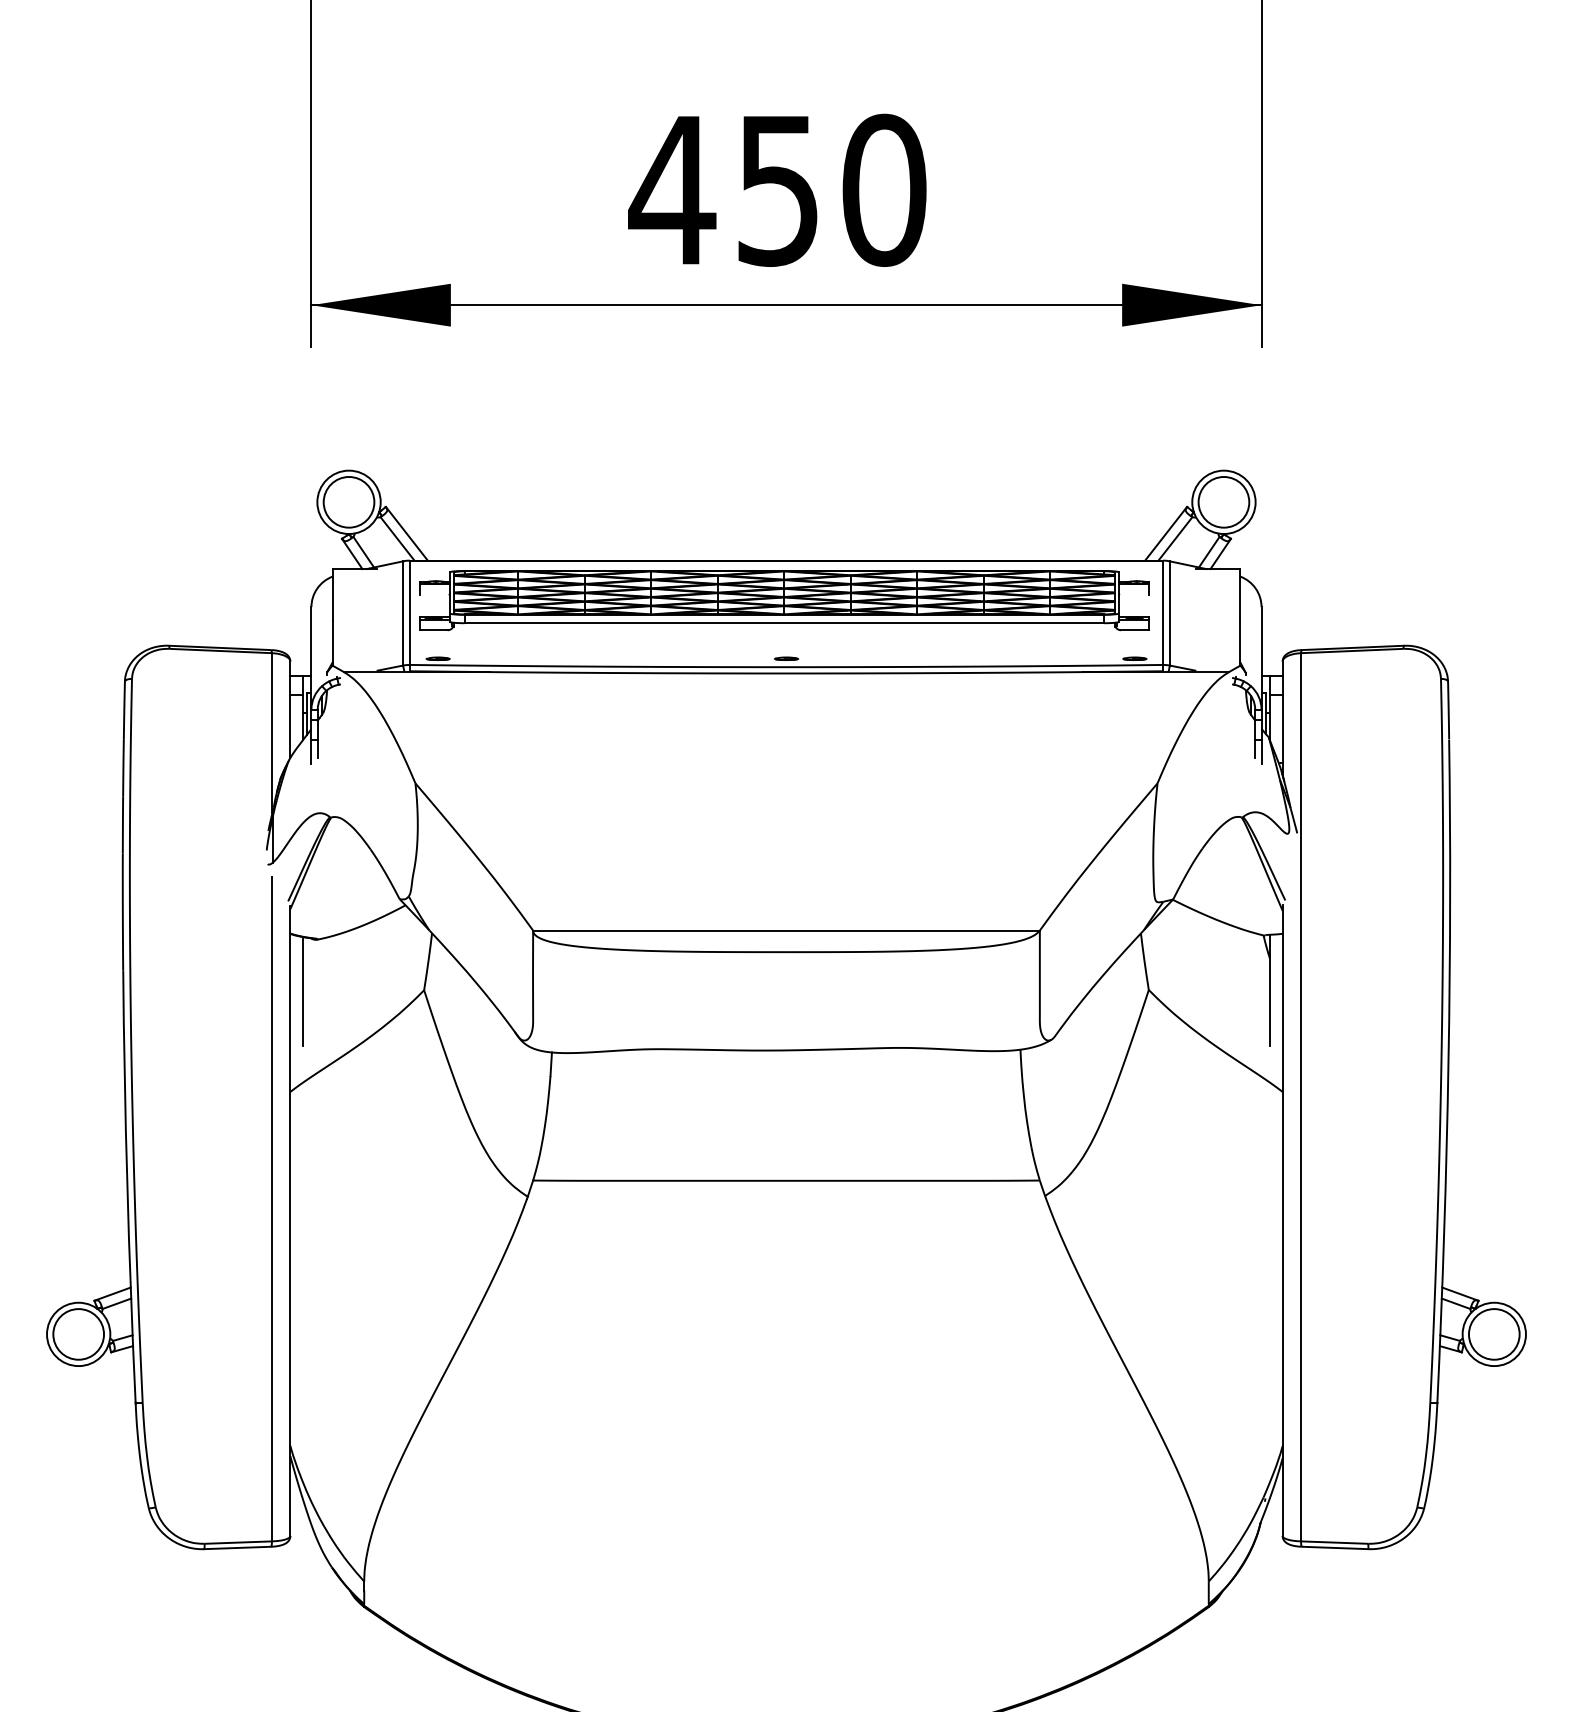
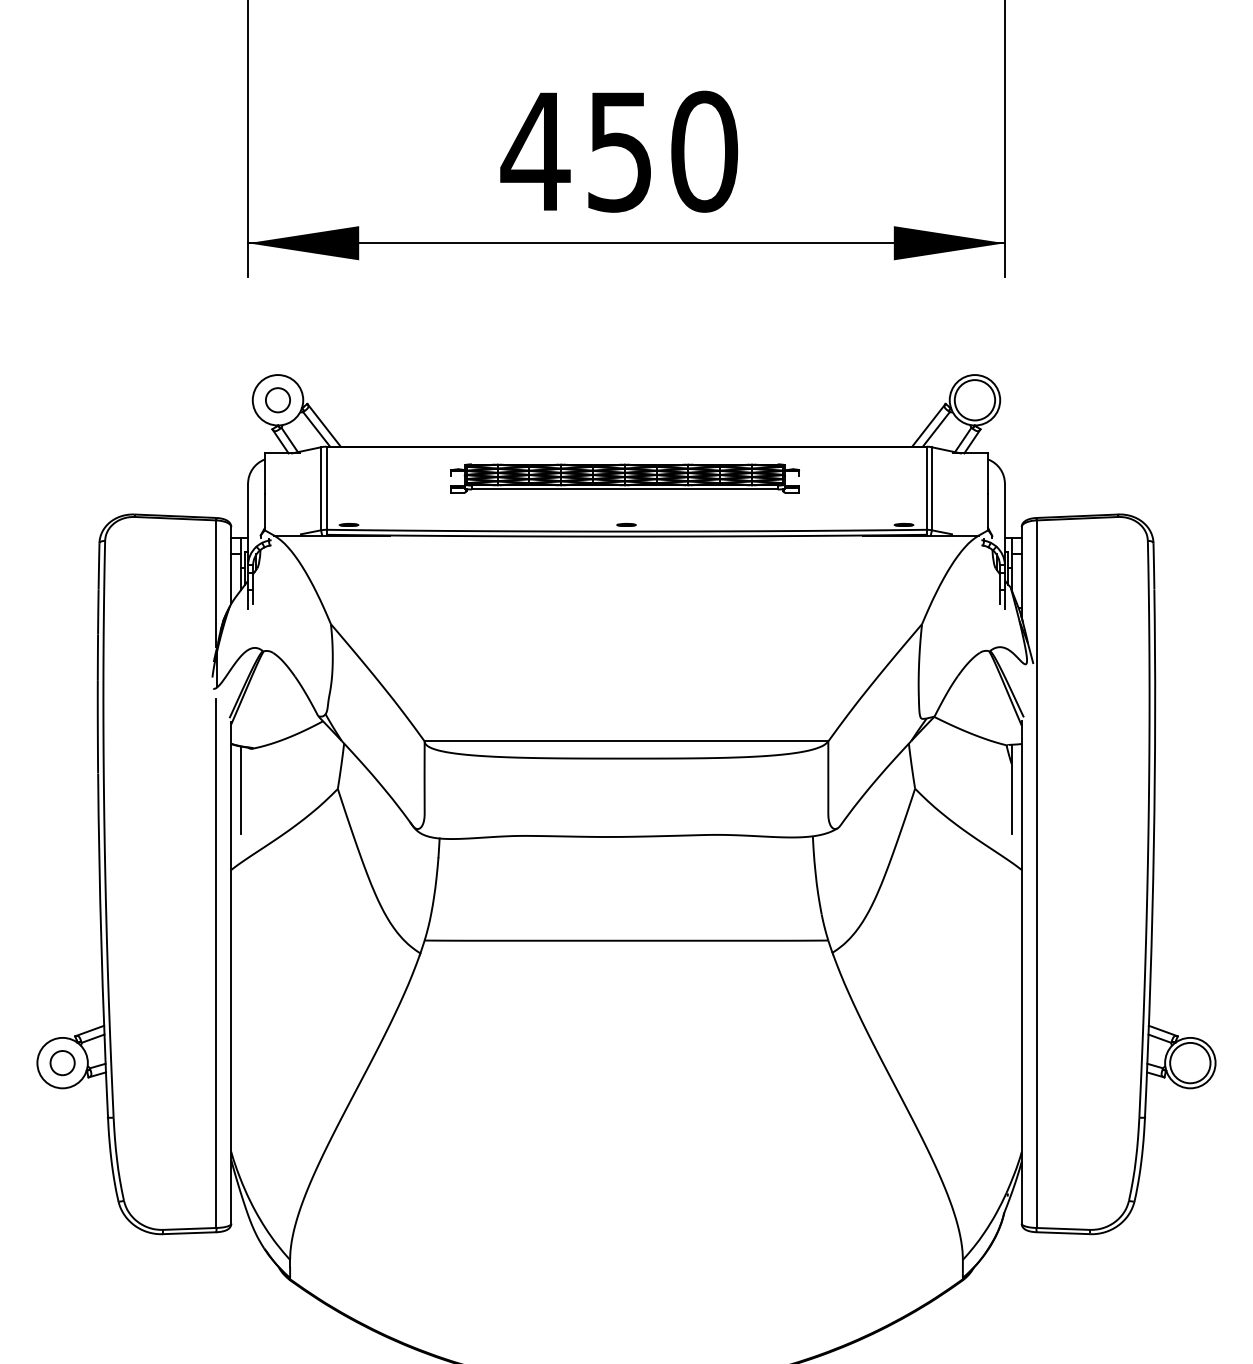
circle: (348, 502) -> (277, 400), size x0.6
part: (784, 600) -> (624, 478), size x0.6
circle: (78, 1334) -> (62, 1063), size x0.6

